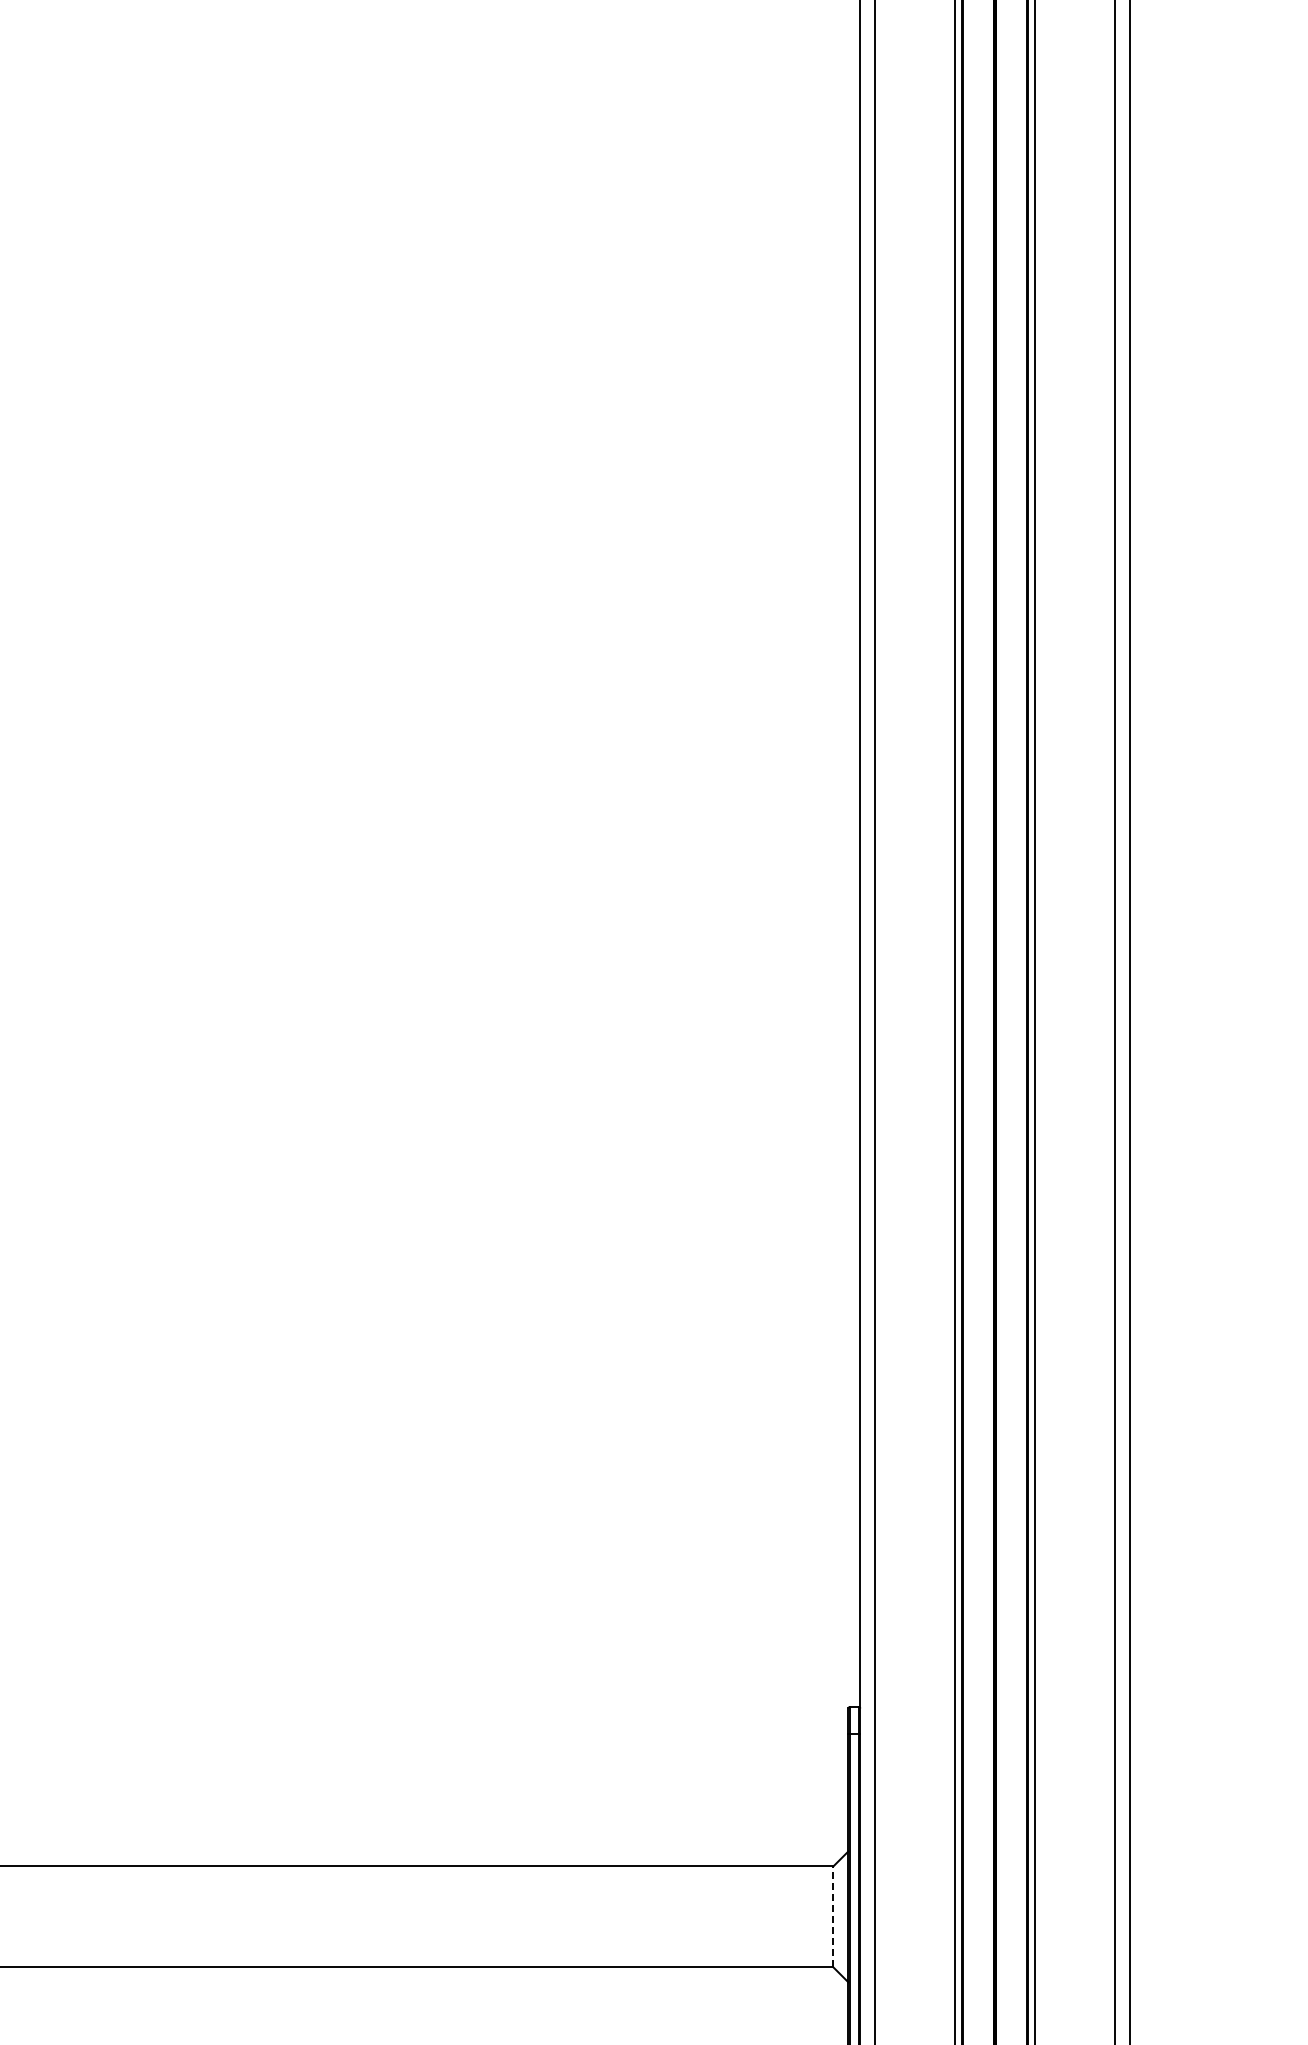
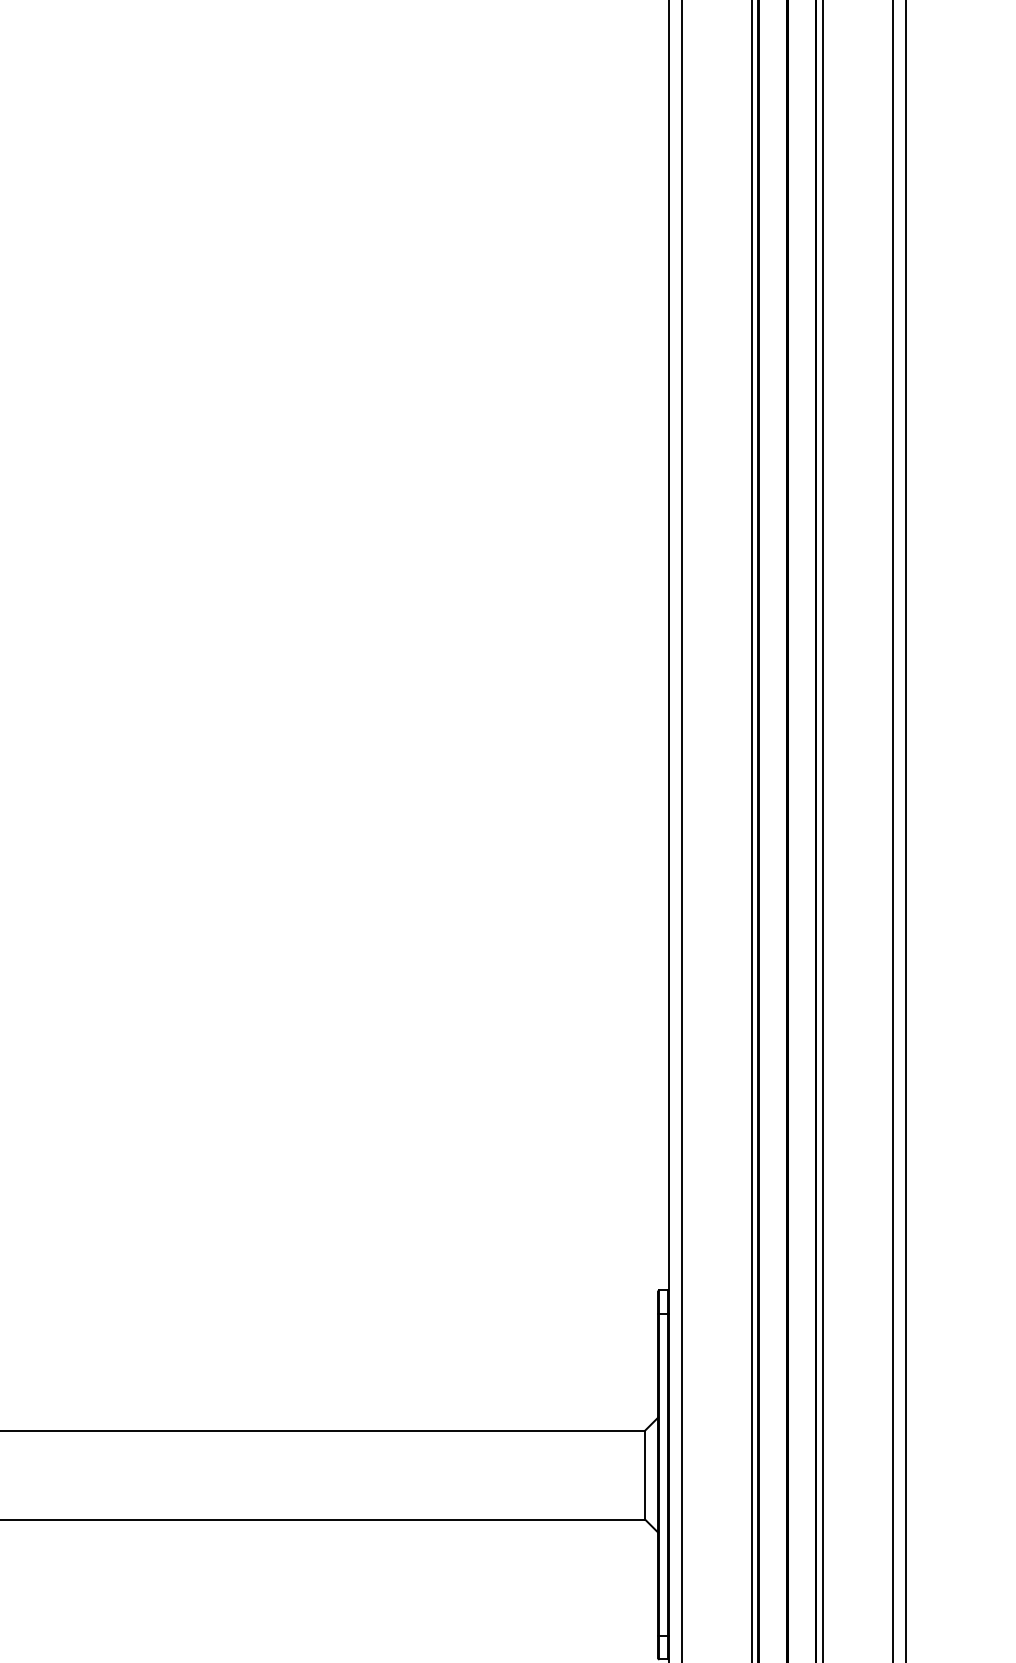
line: (833, 1916) -> (645, 1474), dashed -> solid

